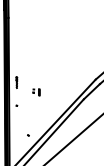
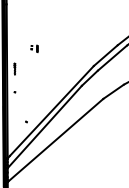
part: (36, 92) -> (34, 48), moved

